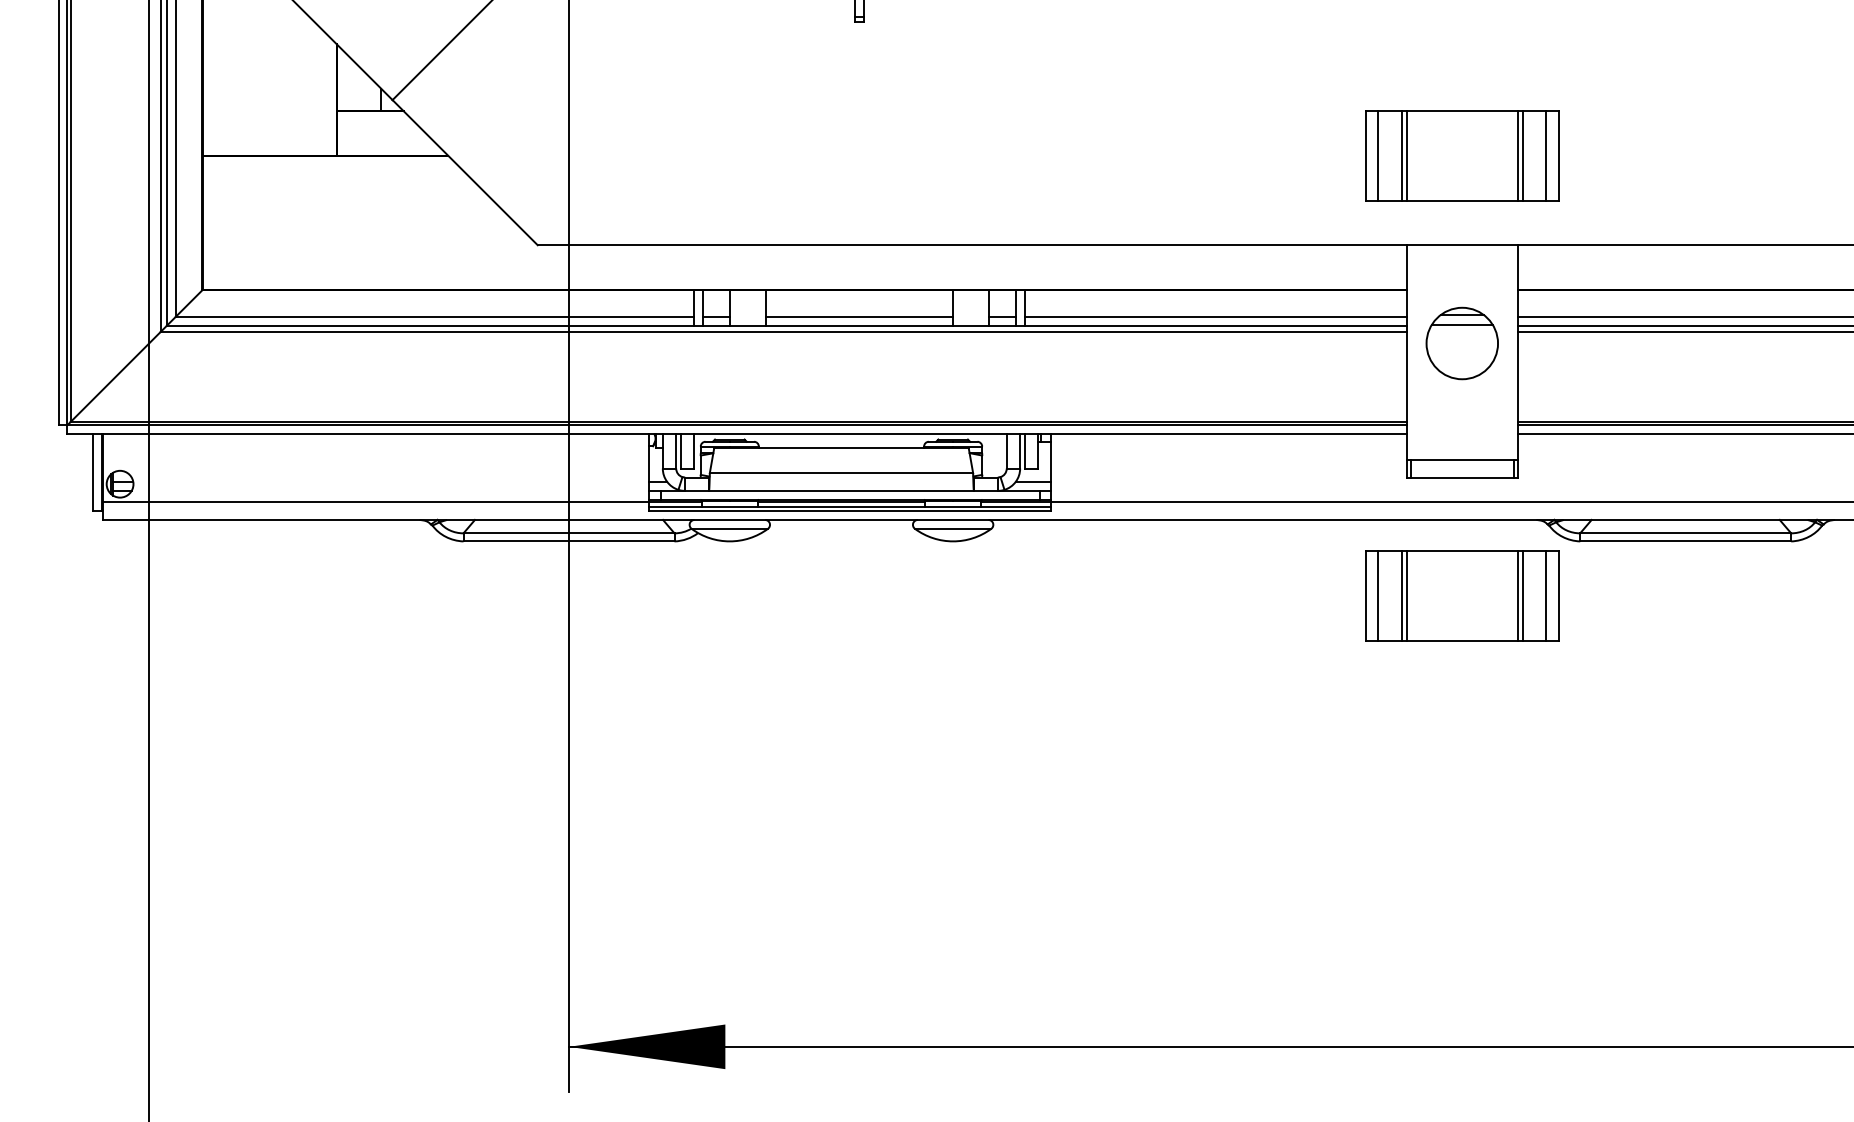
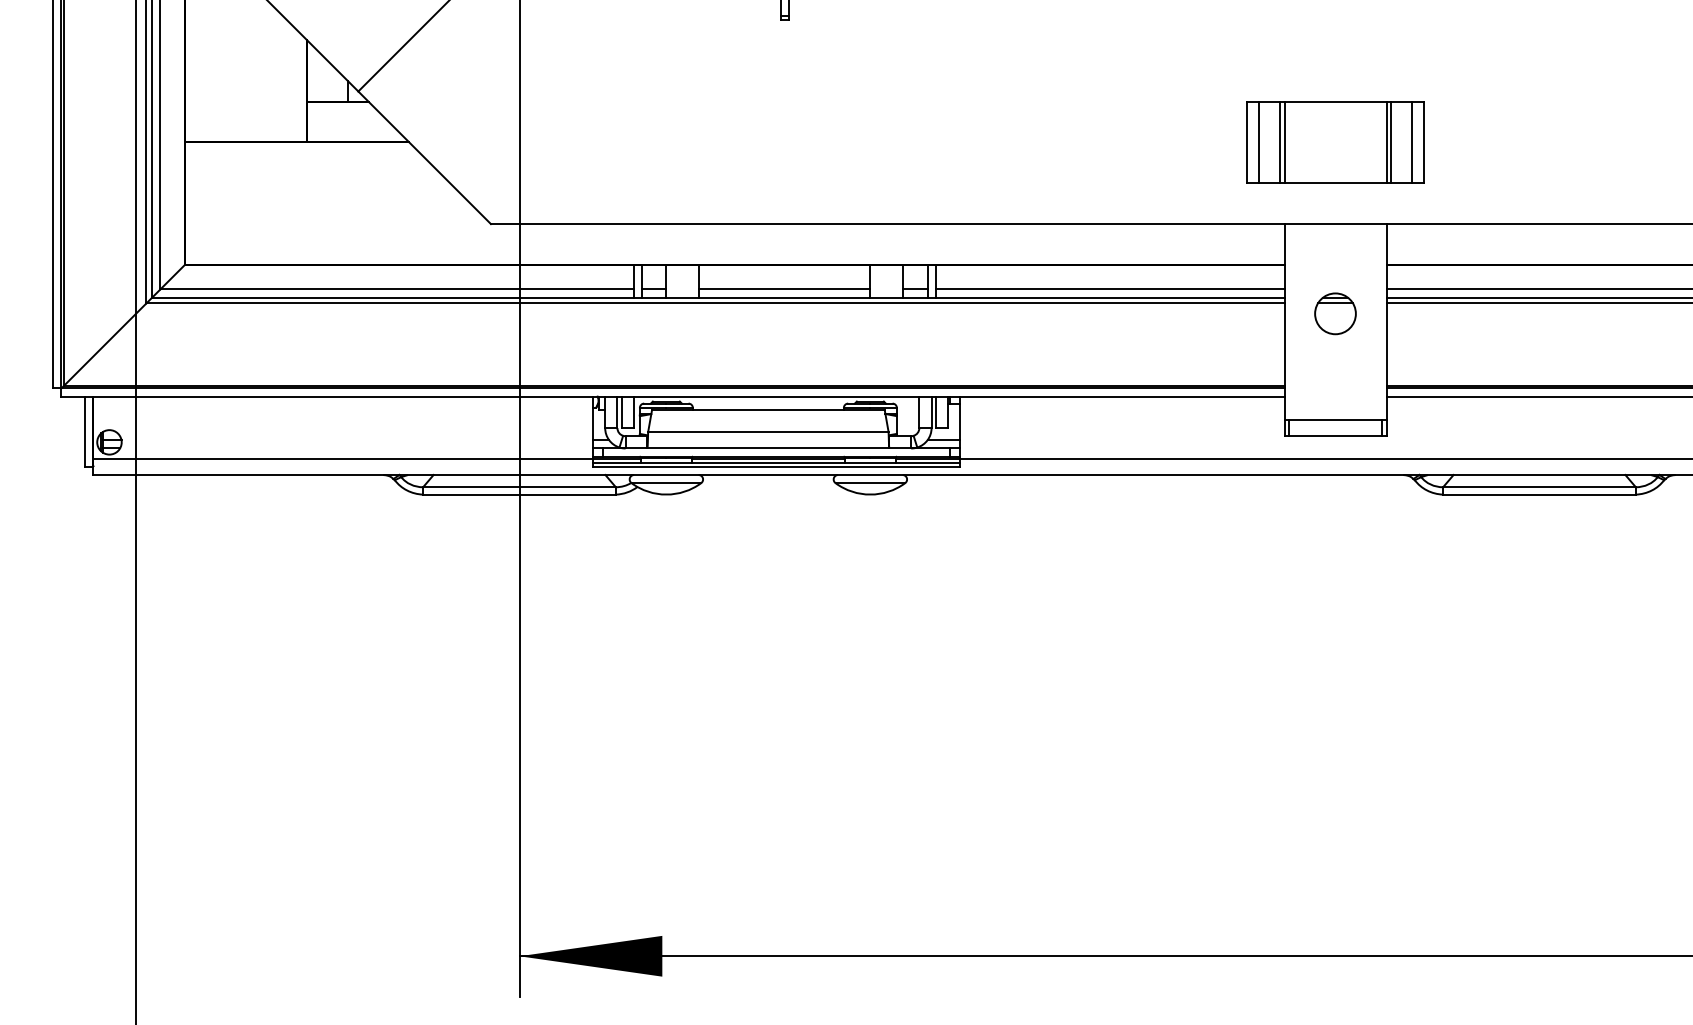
part: (1462, 343) -> (1335, 313), size x0.62
part: (1462, 595) -> (1335, 544), removed

